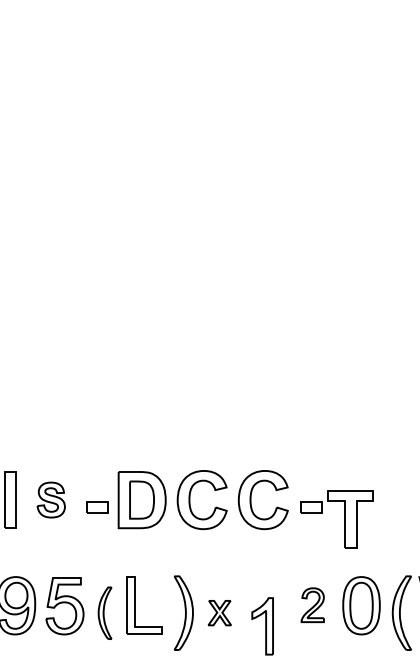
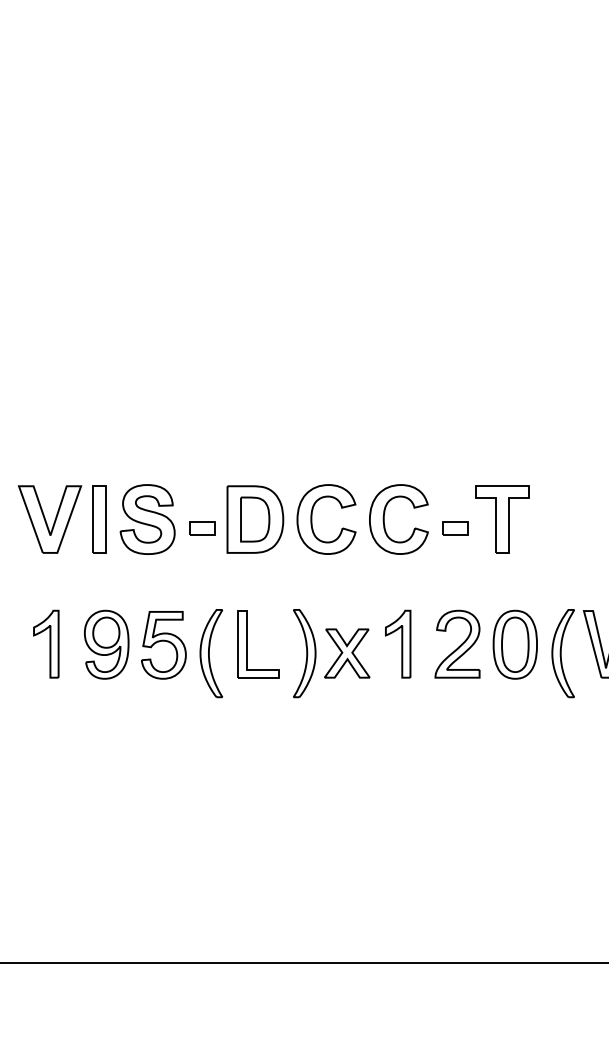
part: (51, 500) -> (147, 519), size x1.67
part: (350, 519) -> (502, 519), moved
part: (312, 604) -> (457, 643), size x1.67
part: (105, 613) -> (211, 653), size x1.43
part: (219, 613) -> (347, 653), size x1.67
part: (262, 625) -> (398, 643), moved

